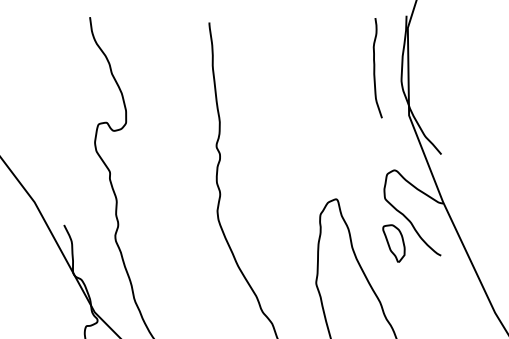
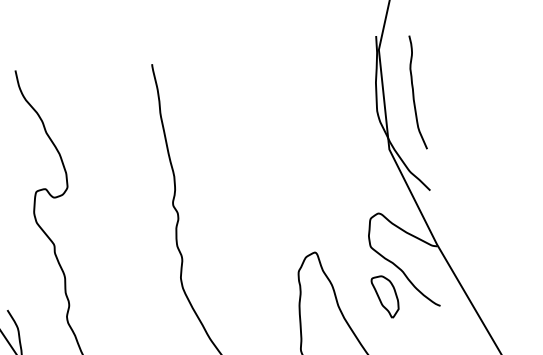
curve: (375, 68) -> (414, 93), moved

